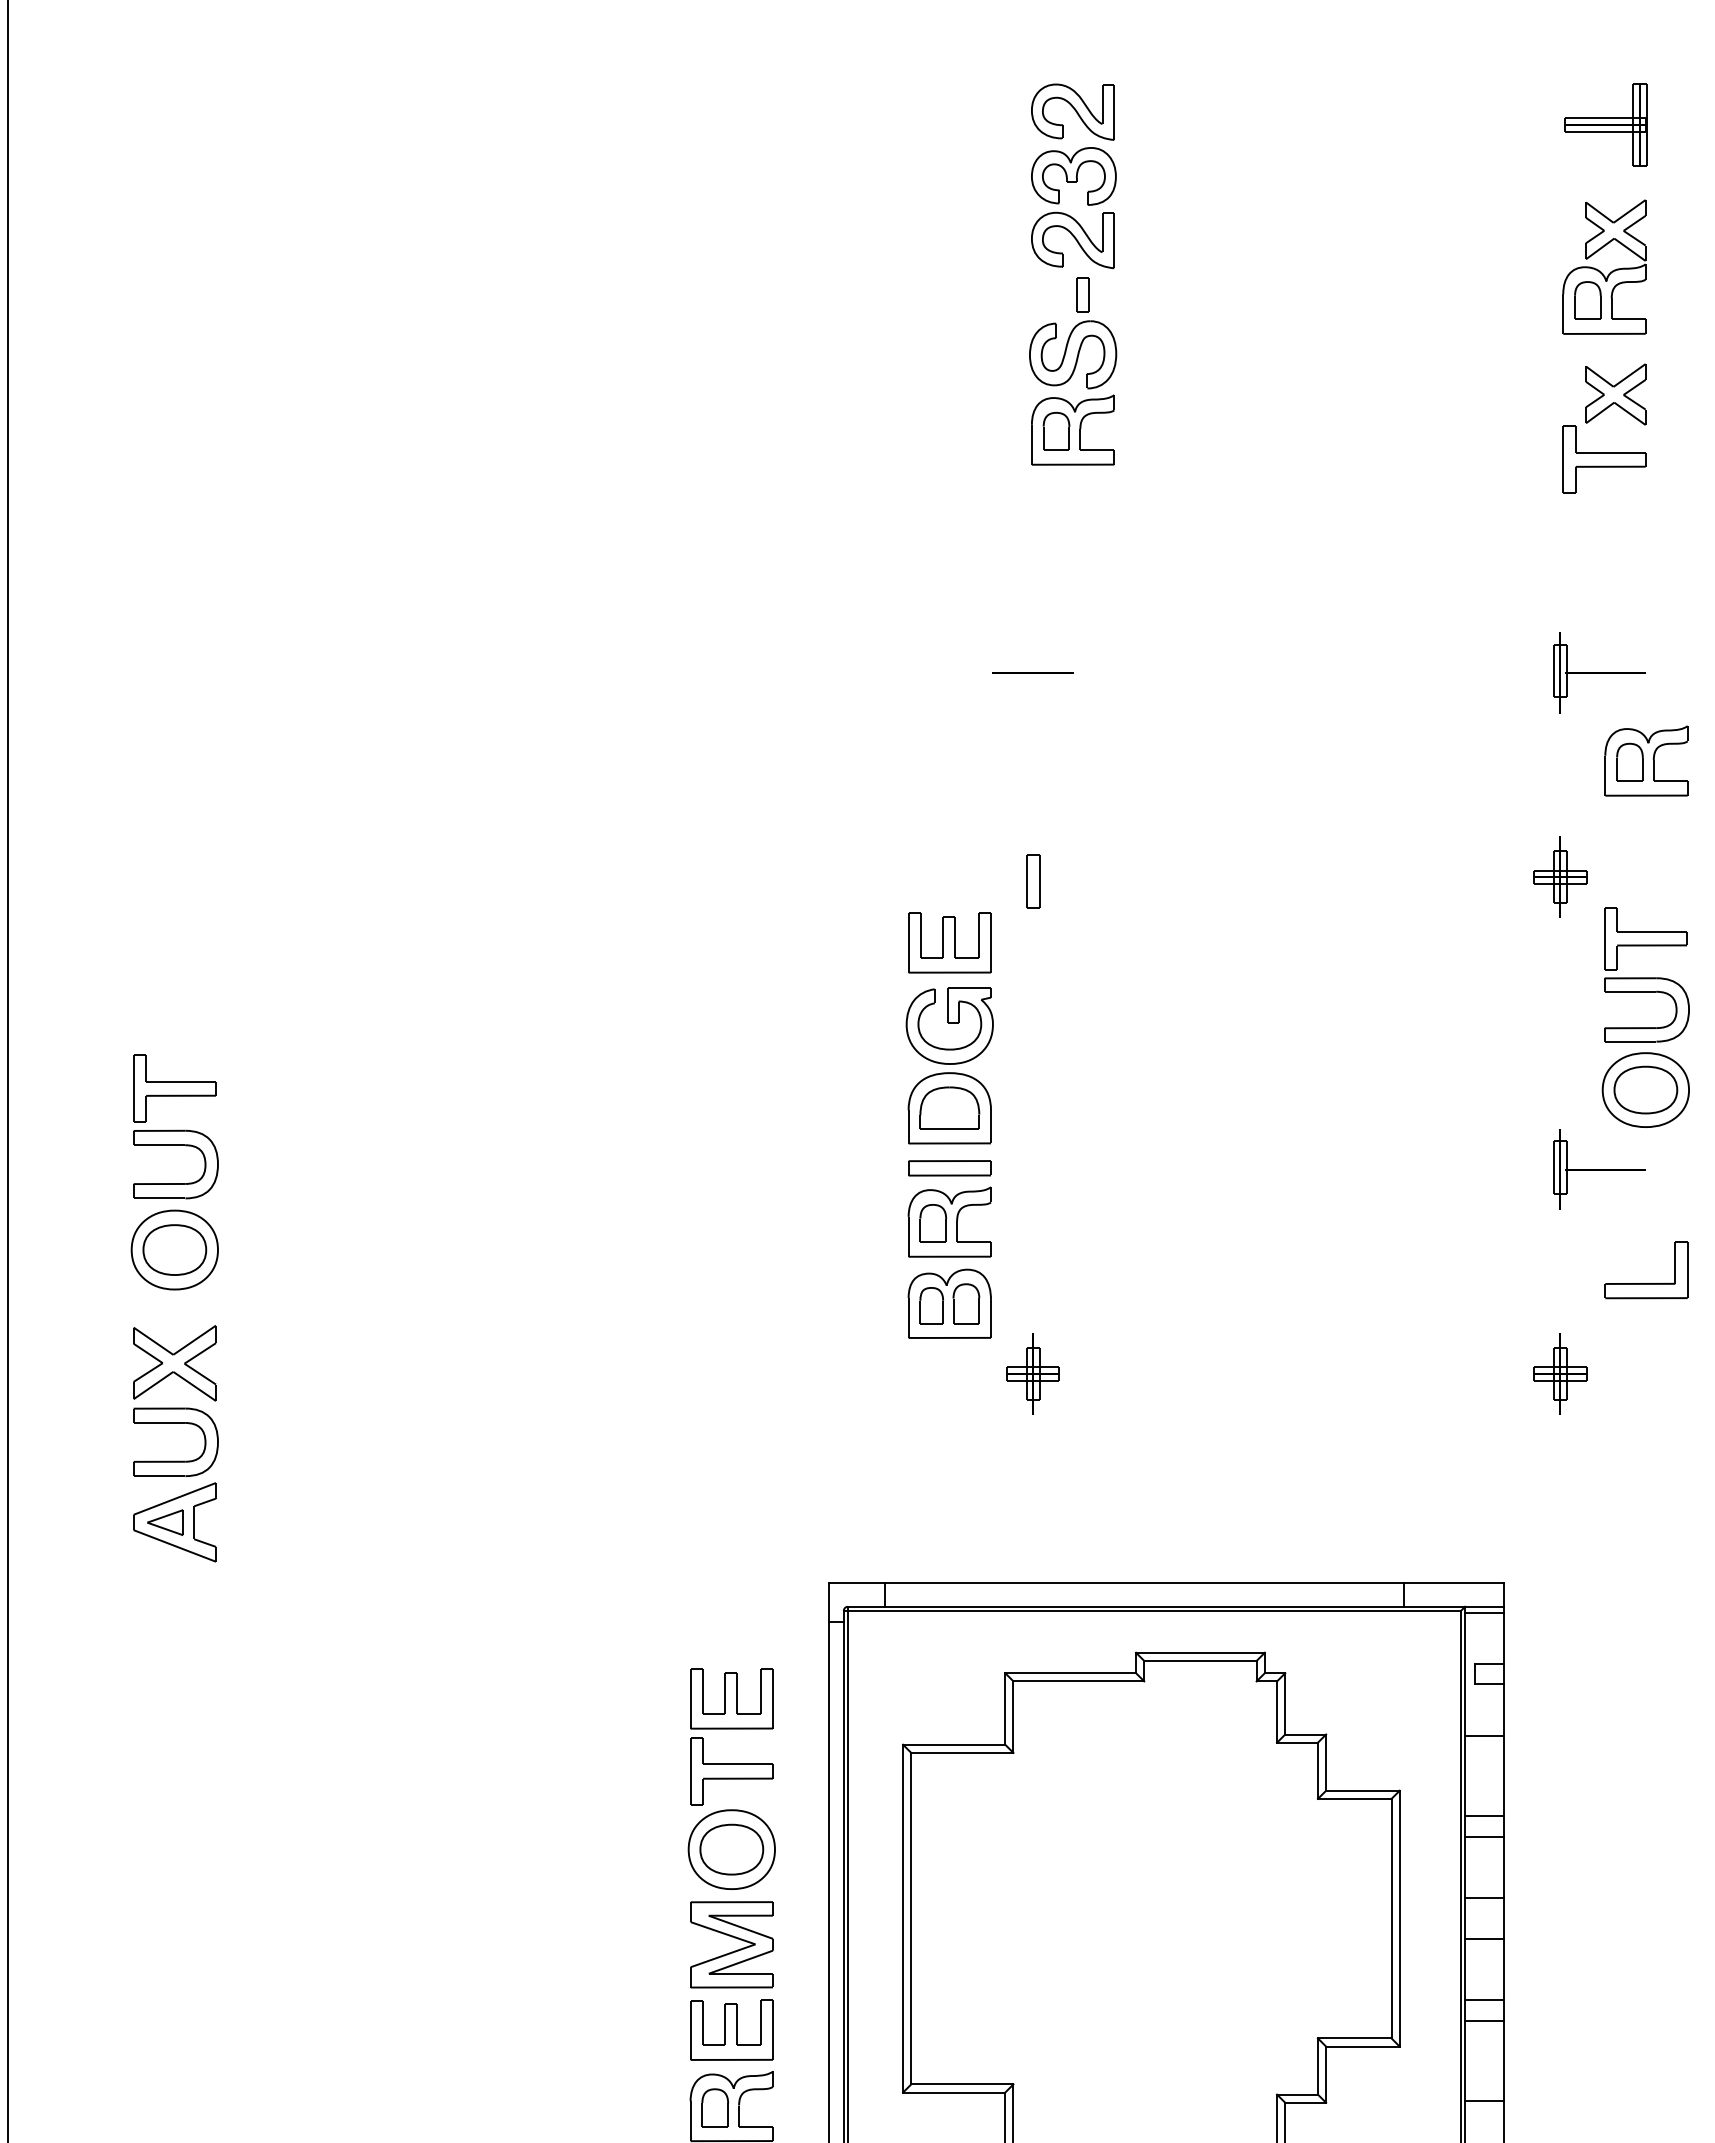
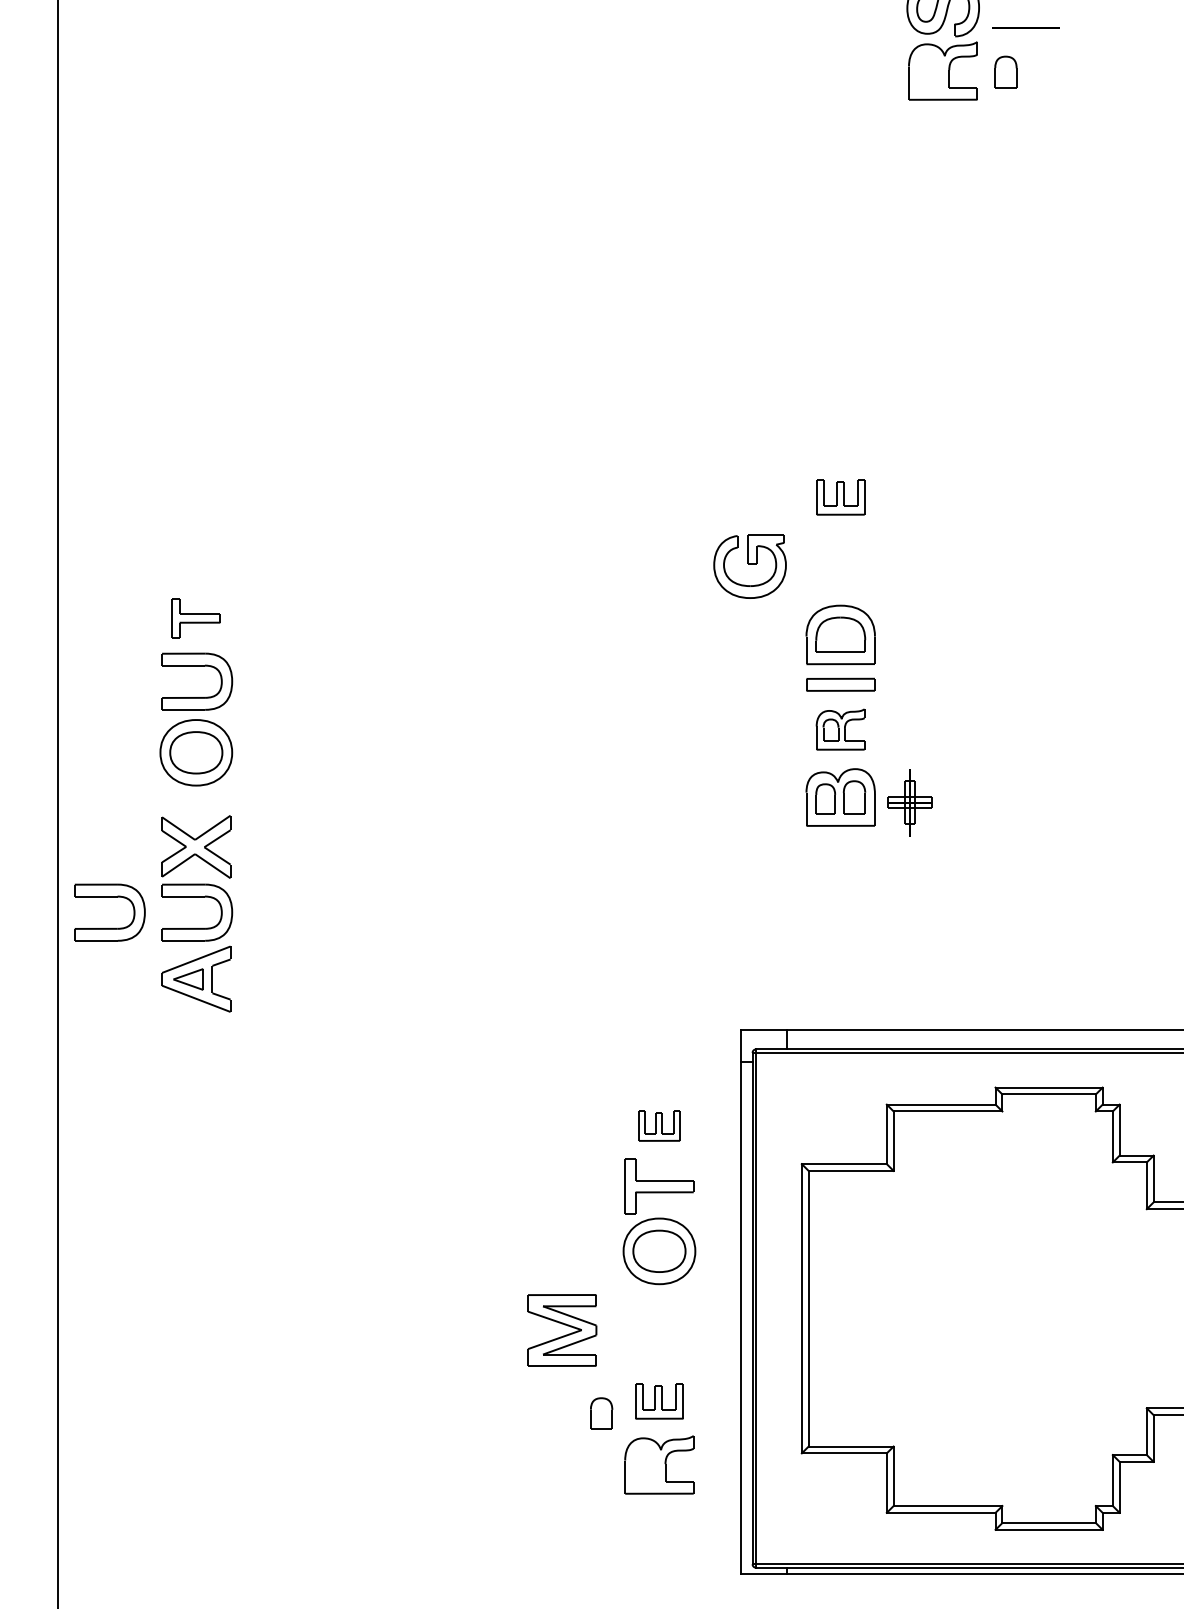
part: (1056, 431) -> (1005, 72), moved
line: (1032, 672) -> (1025, 27), moved
part: (1033, 881) -> (910, 446), removed
part: (949, 942) -> (840, 497), size x0.7
part: (949, 1025) -> (749, 566), moved
part: (174, 1088) -> (196, 618), size x0.7
part: (949, 1221) -> (840, 729), size x0.7
part: (1032, 1373) -> (909, 802), moved
part: (70, 1423) -> (109, 897), added
part: (731, 1698) -> (659, 1125), size x0.6
part: (734, 1938) -> (564, 1325), moved
part: (731, 2029) -> (659, 1400), size x0.7
part: (714, 2107) -> (600, 1413), moved

